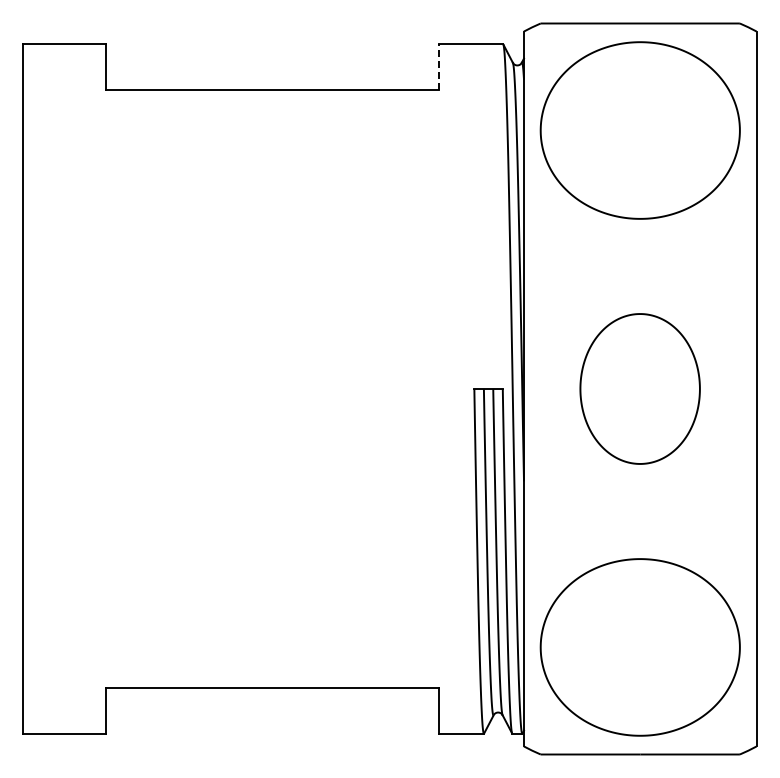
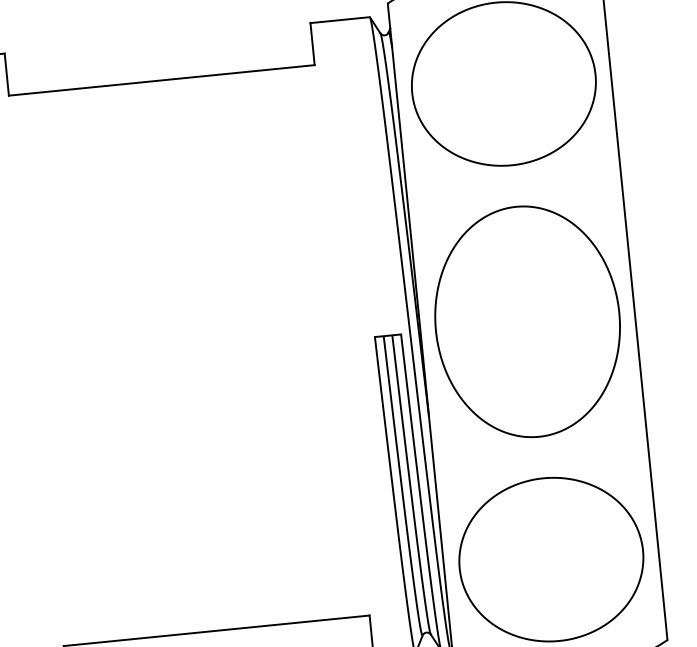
line: (438, 67) -> (312, 44), dashed -> solid
part: (639, 388) -> (526, 321), size x1.67

